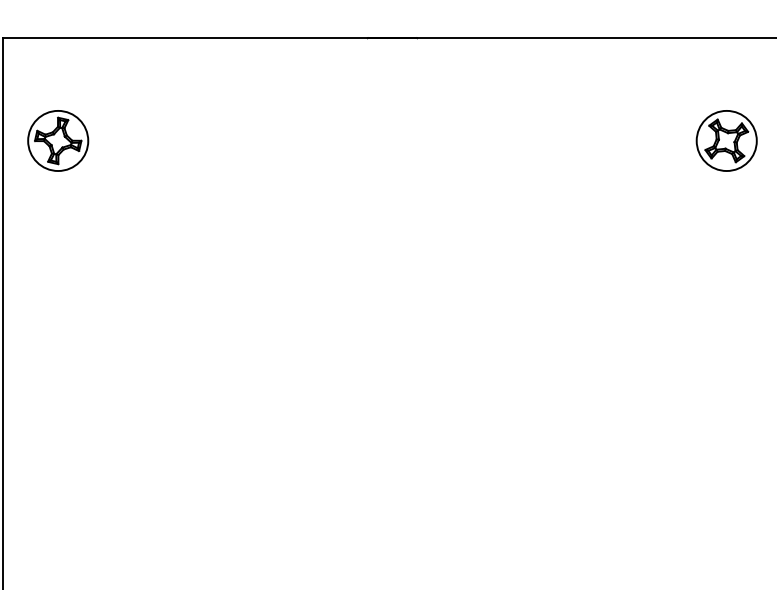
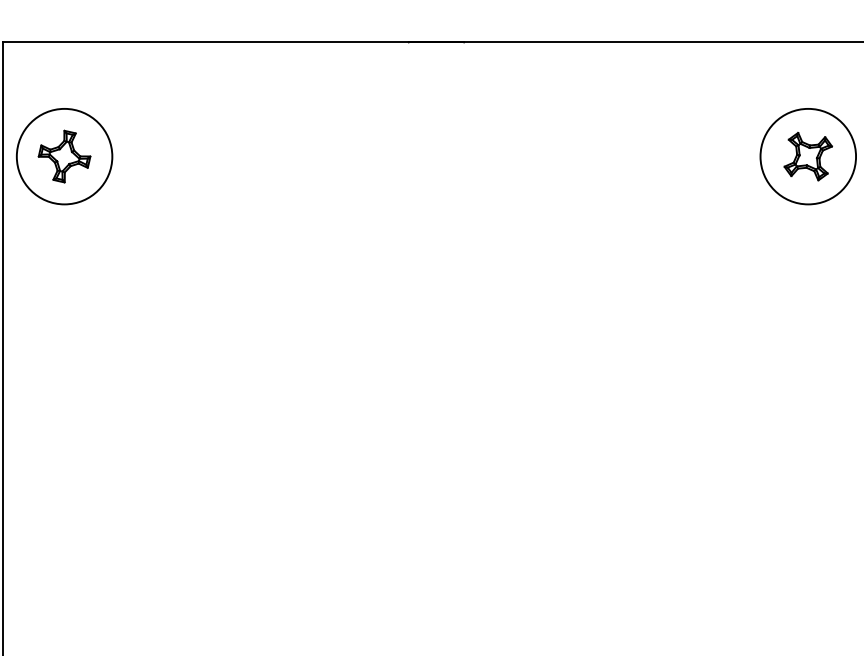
circle: (58, 140) -> (64, 156), size x1.43
circle: (726, 140) -> (807, 156), size x1.43

